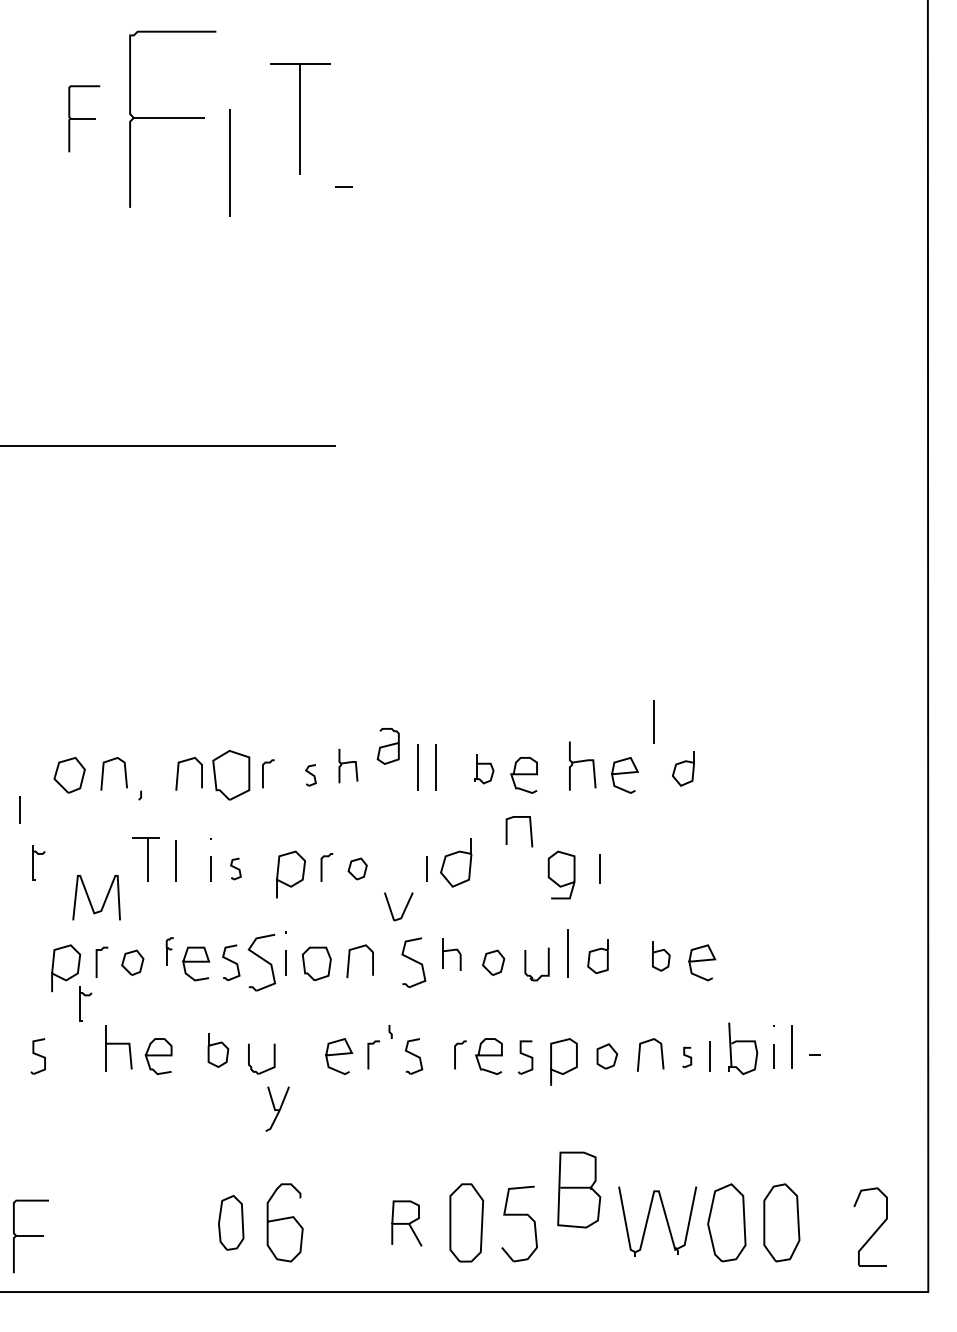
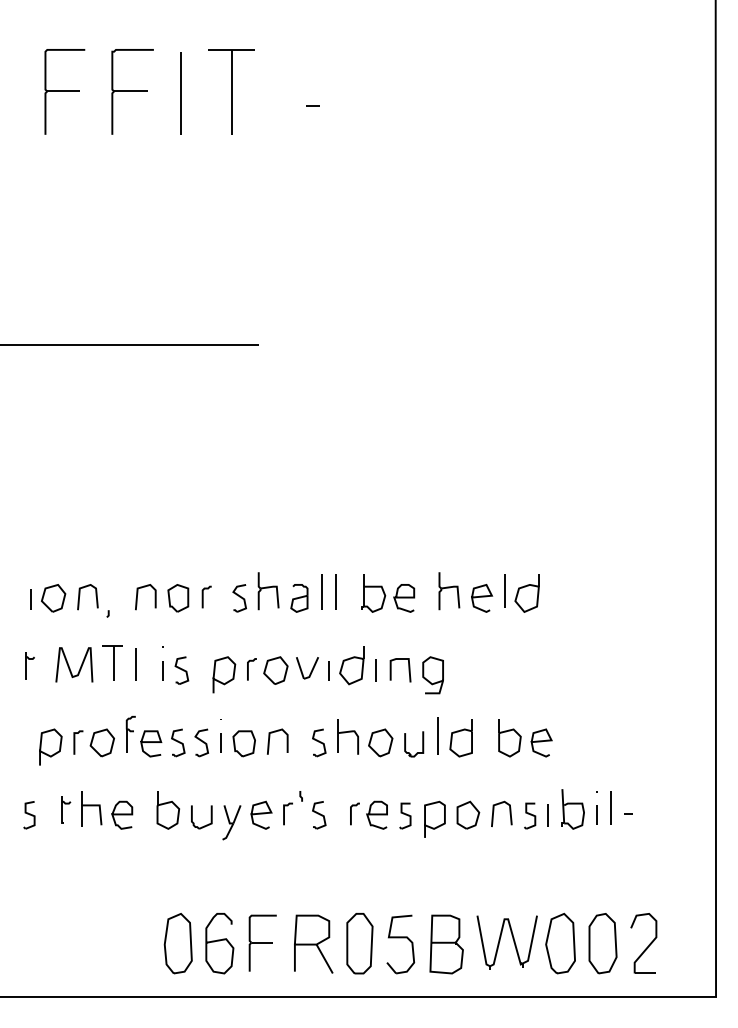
part: (84, 118) -> (65, 91), size x1.67
part: (171, 118) -> (132, 91), size x0.62
line: (229, 162) -> (180, 93), moved
line: (343, 186) -> (312, 105), moved
line: (653, 721) -> (504, 590), moved
part: (387, 746) -> (298, 598), moved
part: (348, 765) -> (268, 590), size x1.43
part: (484, 768) -> (373, 593), size x1.67
part: (683, 768) -> (527, 593), size x1.43
part: (231, 775) -> (178, 598), size x0.71
part: (310, 775) -> (239, 598), size x1.67
line: (19, 809) -> (30, 599), moved
line: (530, 831) -> (409, 670), moved
part: (235, 868) -> (181, 670), size x1.67
part: (357, 868) -> (275, 670), size x1.67
line: (599, 868) -> (375, 670), moved
curve: (90, 899) -> (69, 666), moved
part: (404, 908) -> (311, 669), moved
part: (169, 951) -> (130, 734), size x1.67
part: (451, 954) -> (348, 736), size x1.43
part: (597, 956) -> (460, 738), size x1.43
part: (661, 956) -> (510, 738), size x1.67
part: (132, 962) -> (102, 742), size x1.43
part: (261, 962) -> (201, 742), size x0.62
part: (414, 962) -> (319, 742), size x0.71
part: (493, 962) -> (380, 742), size x1.43
part: (85, 1003) -> (65, 809), moved
part: (218, 1050) -> (168, 810), size x1.43
part: (607, 1056) -> (468, 815), size x1.43
part: (686, 1057) -> (529, 816), size x1.67
part: (277, 1108) -> (231, 822), moved
part: (579, 1189) -> (446, 944), moved
part: (230, 1222) -> (177, 943), size x1.43
part: (406, 1223) -> (313, 944), size x1.67
part: (875, 1230) -> (647, 946), moved
part: (30, 1236) -> (262, 943), moved

